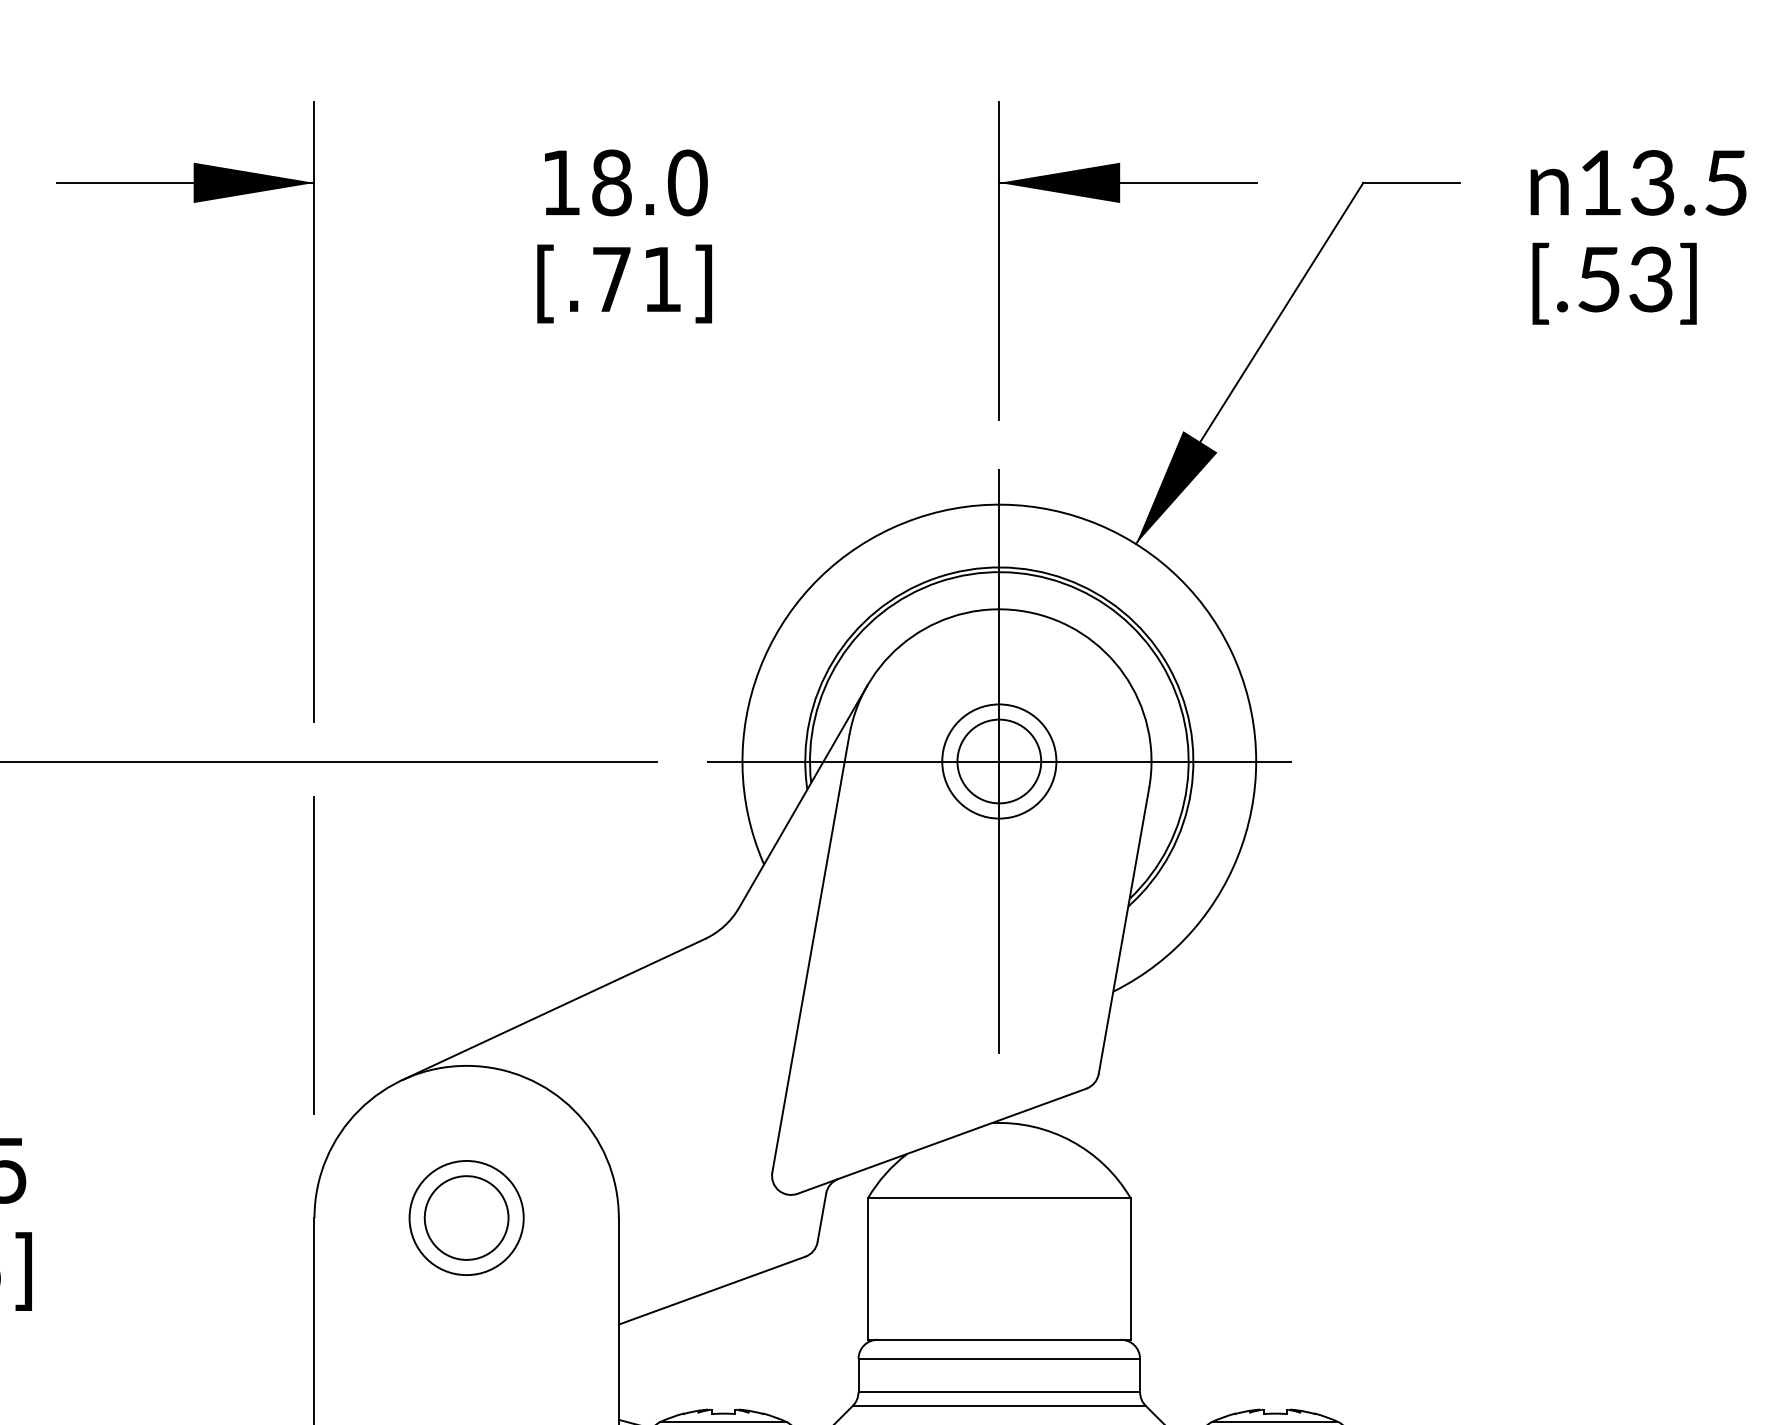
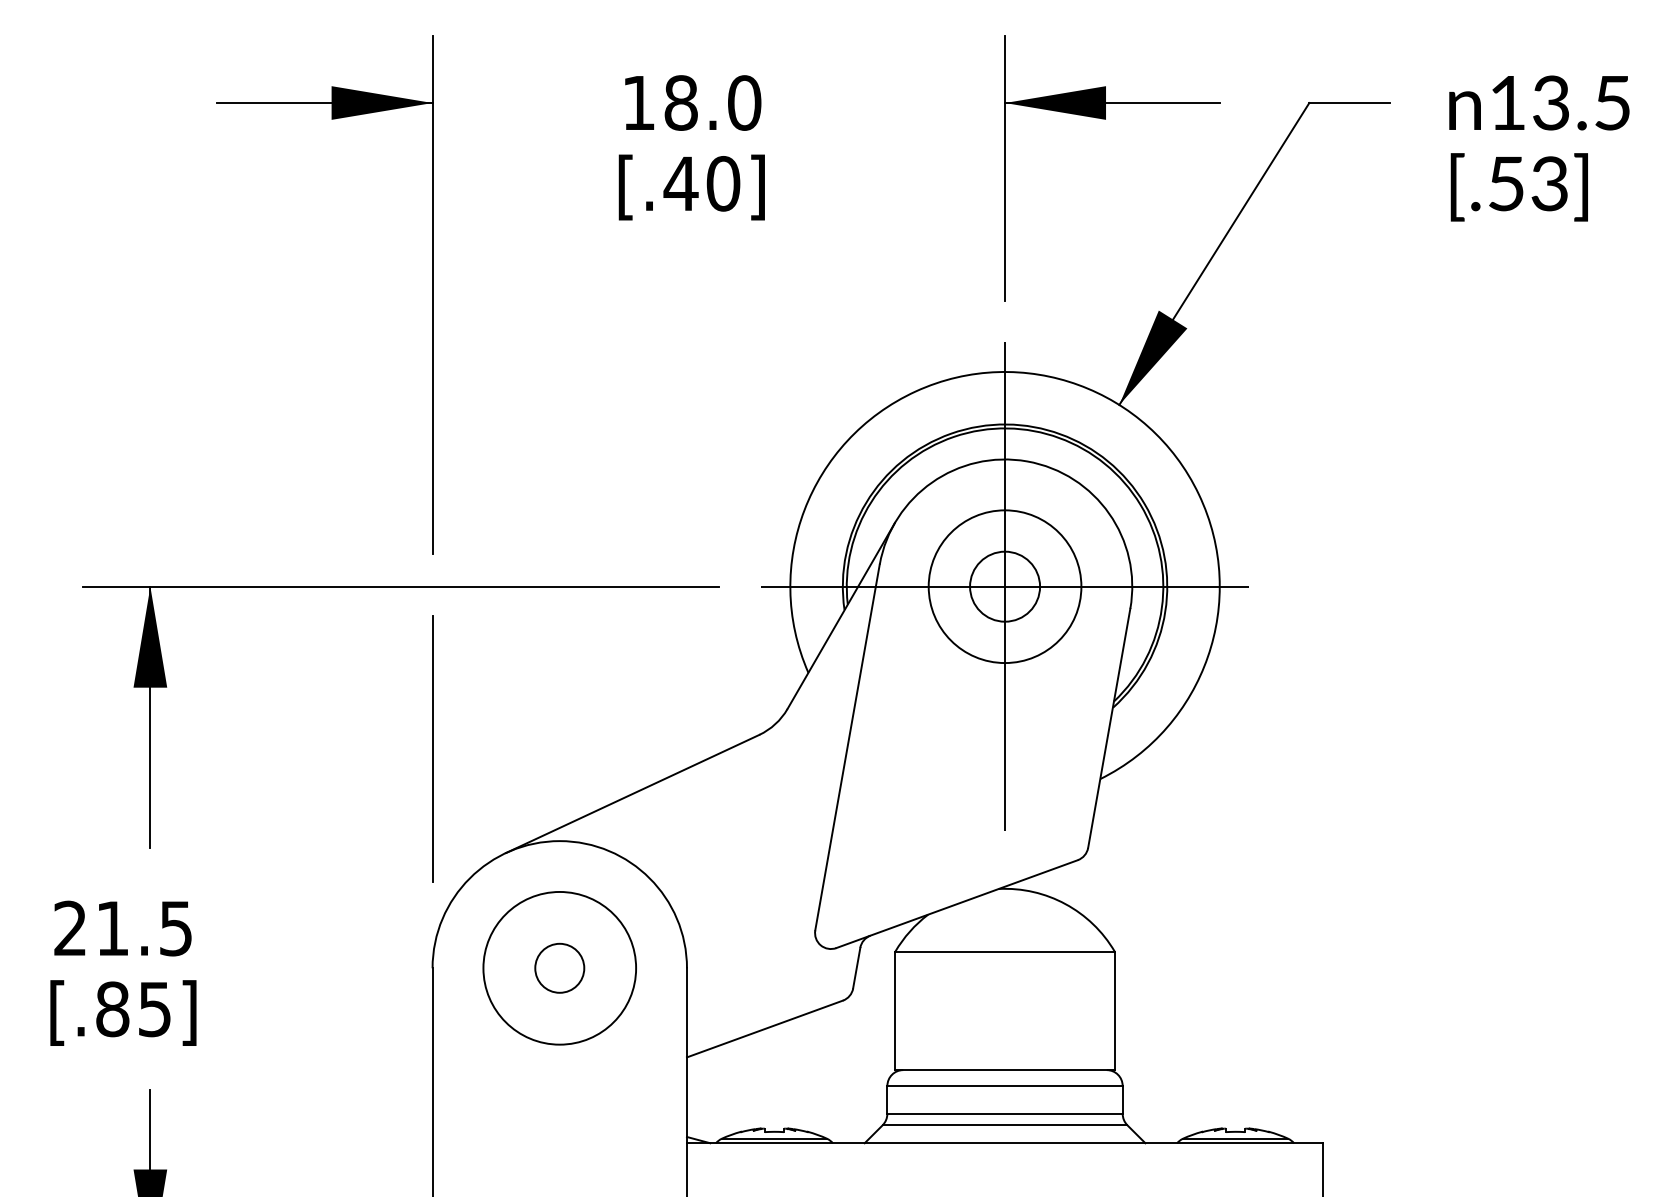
text: (636, 279) -> (701, 183), [.71] -> [.40]
circle: (998, 761) -> (1004, 586), size x1.6
circle: (466, 1218) -> (559, 968), size x0.7
circle: (466, 1218) -> (559, 968), size x1.6

